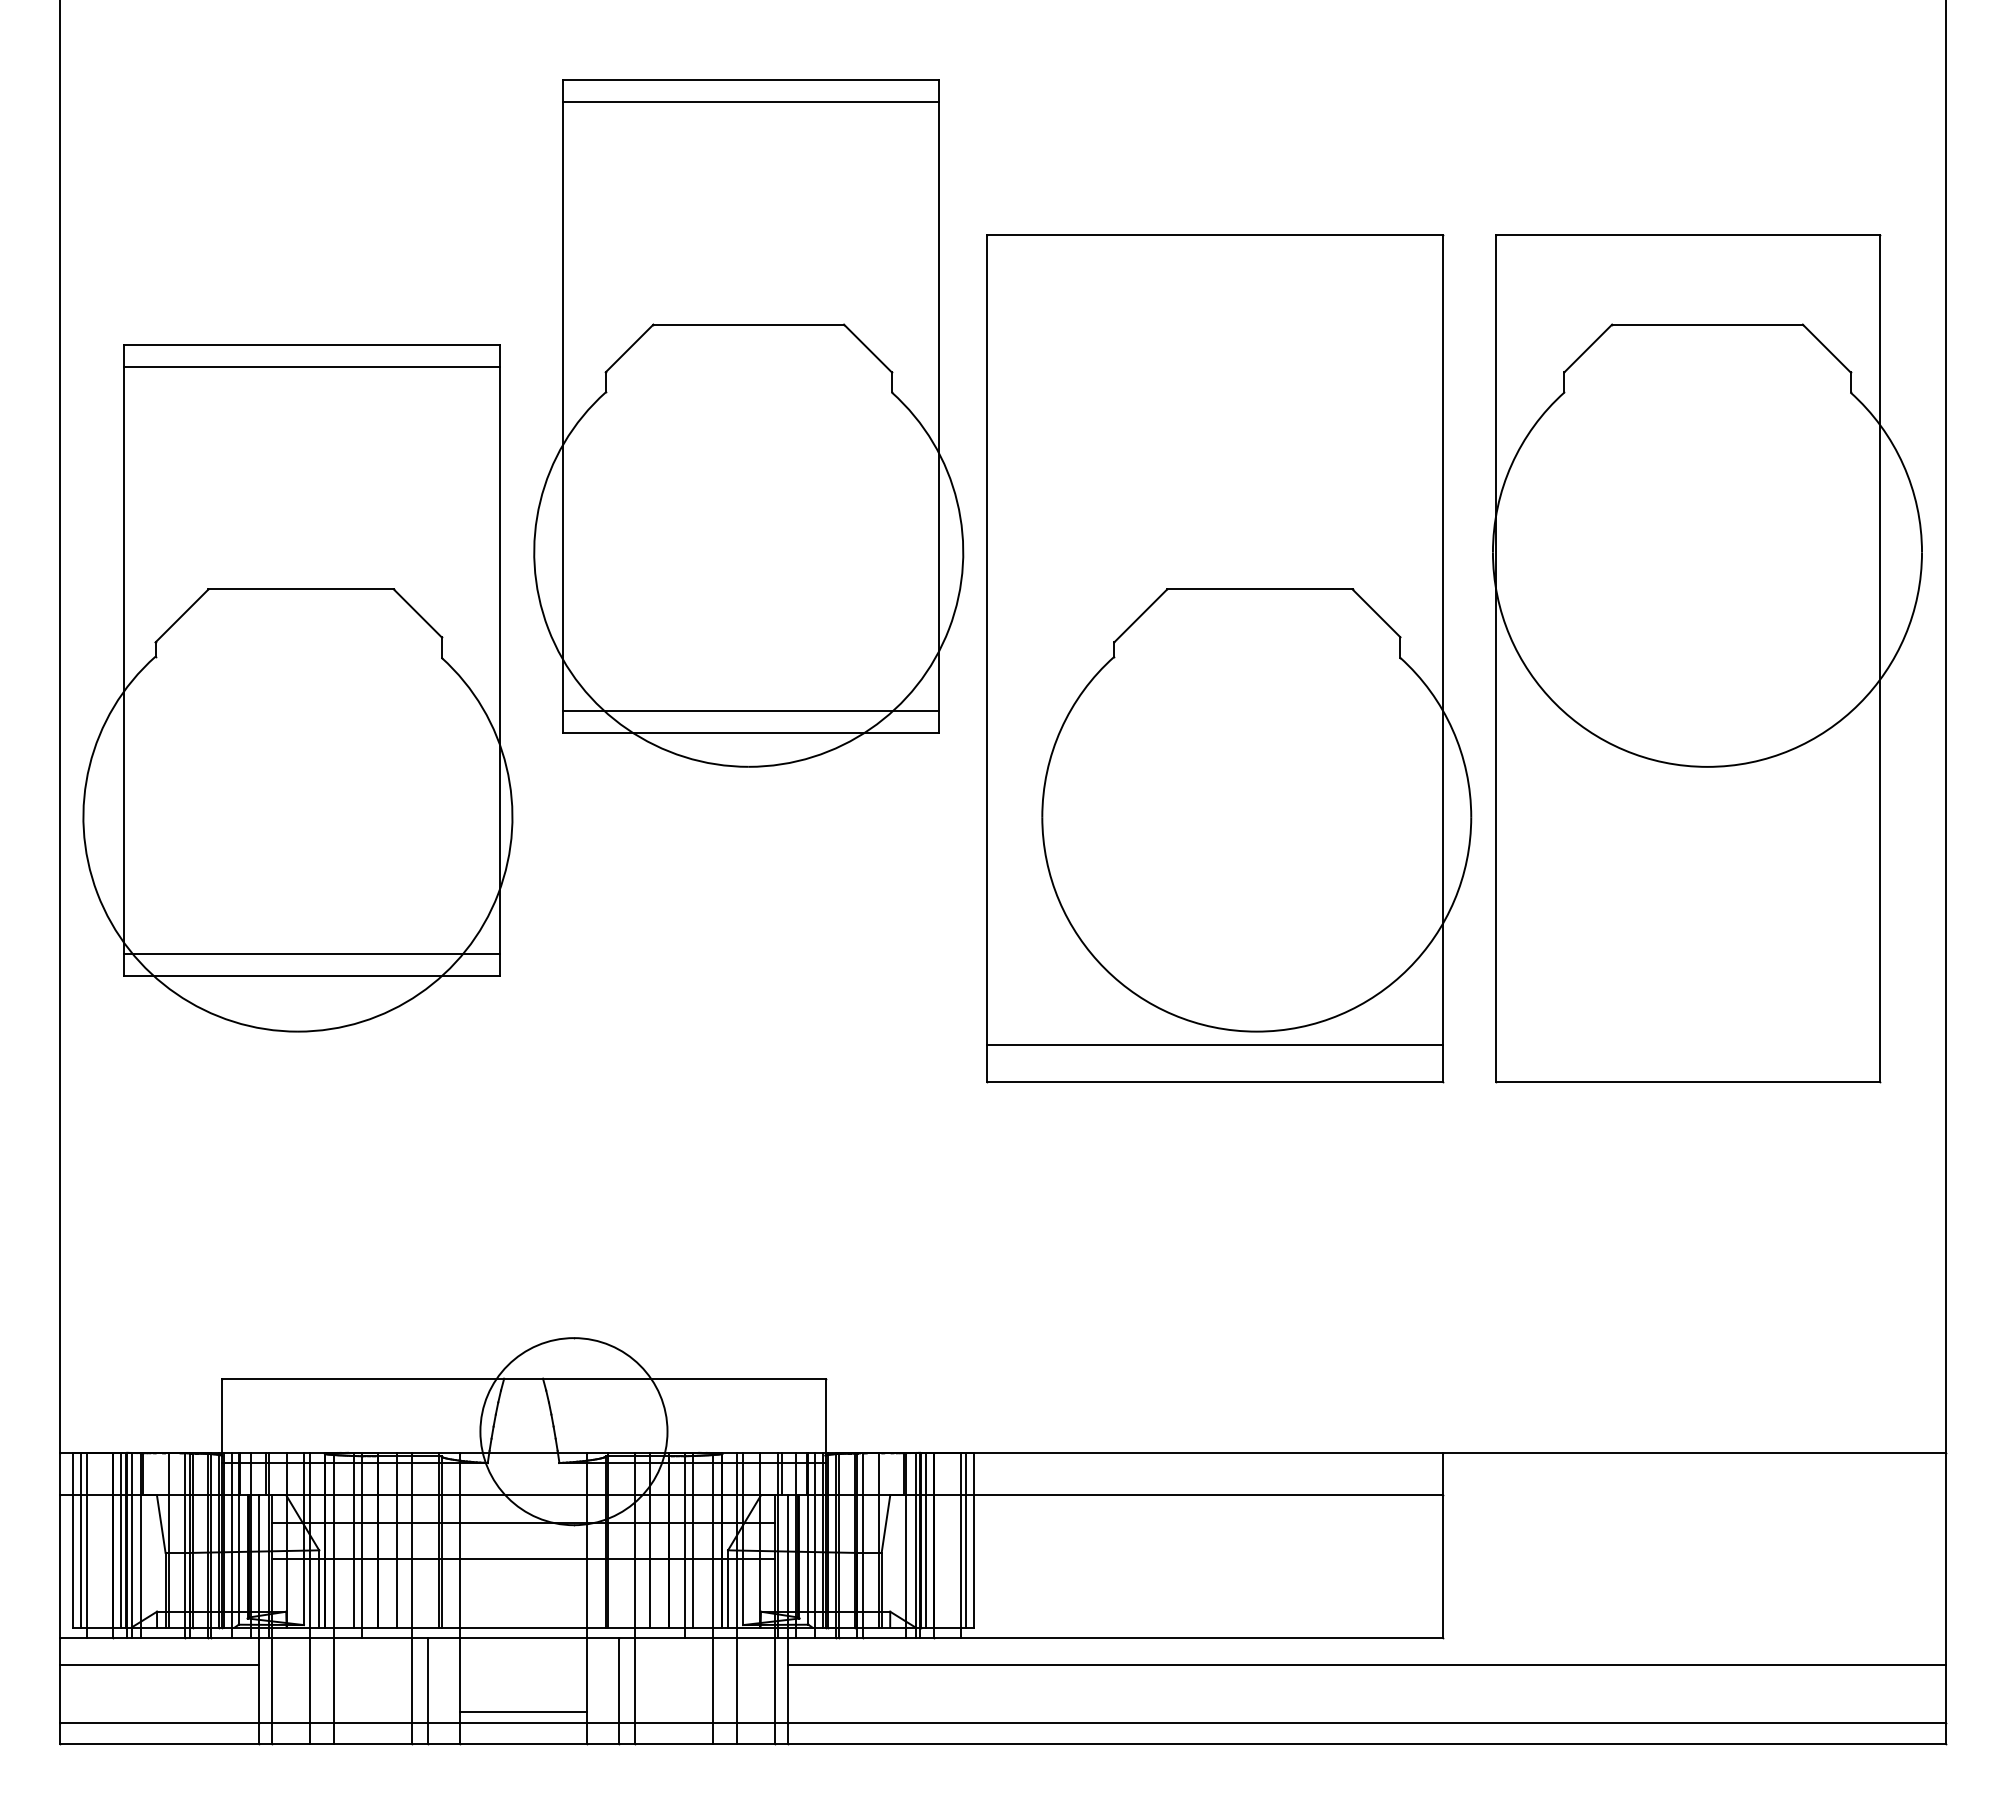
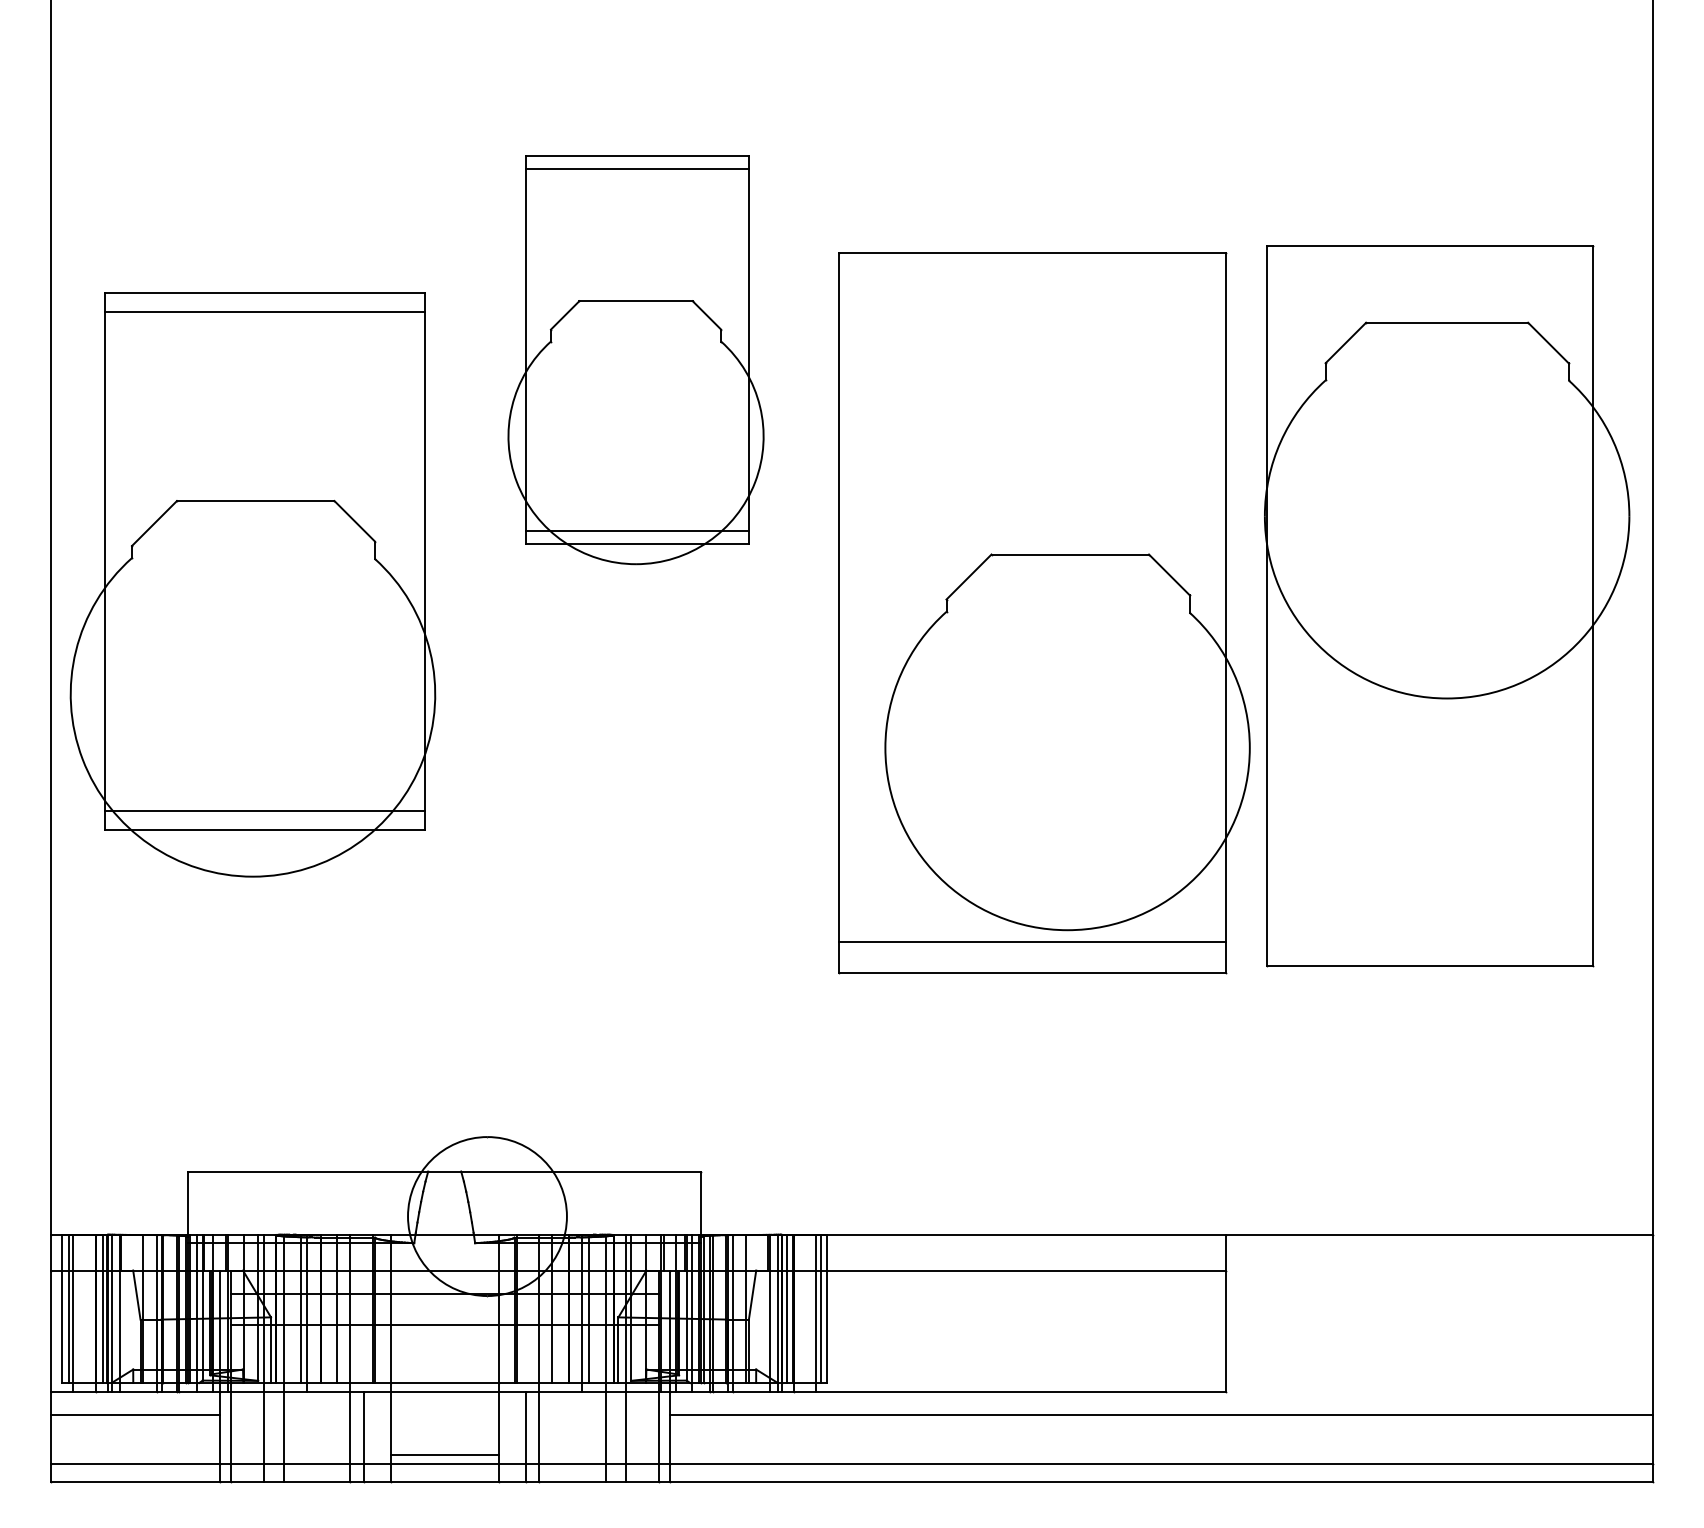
part: (748, 423) -> (635, 360), size x0.7
part: (1229, 658) -> (1044, 613), moved
part: (1707, 658) -> (1447, 606), moved

